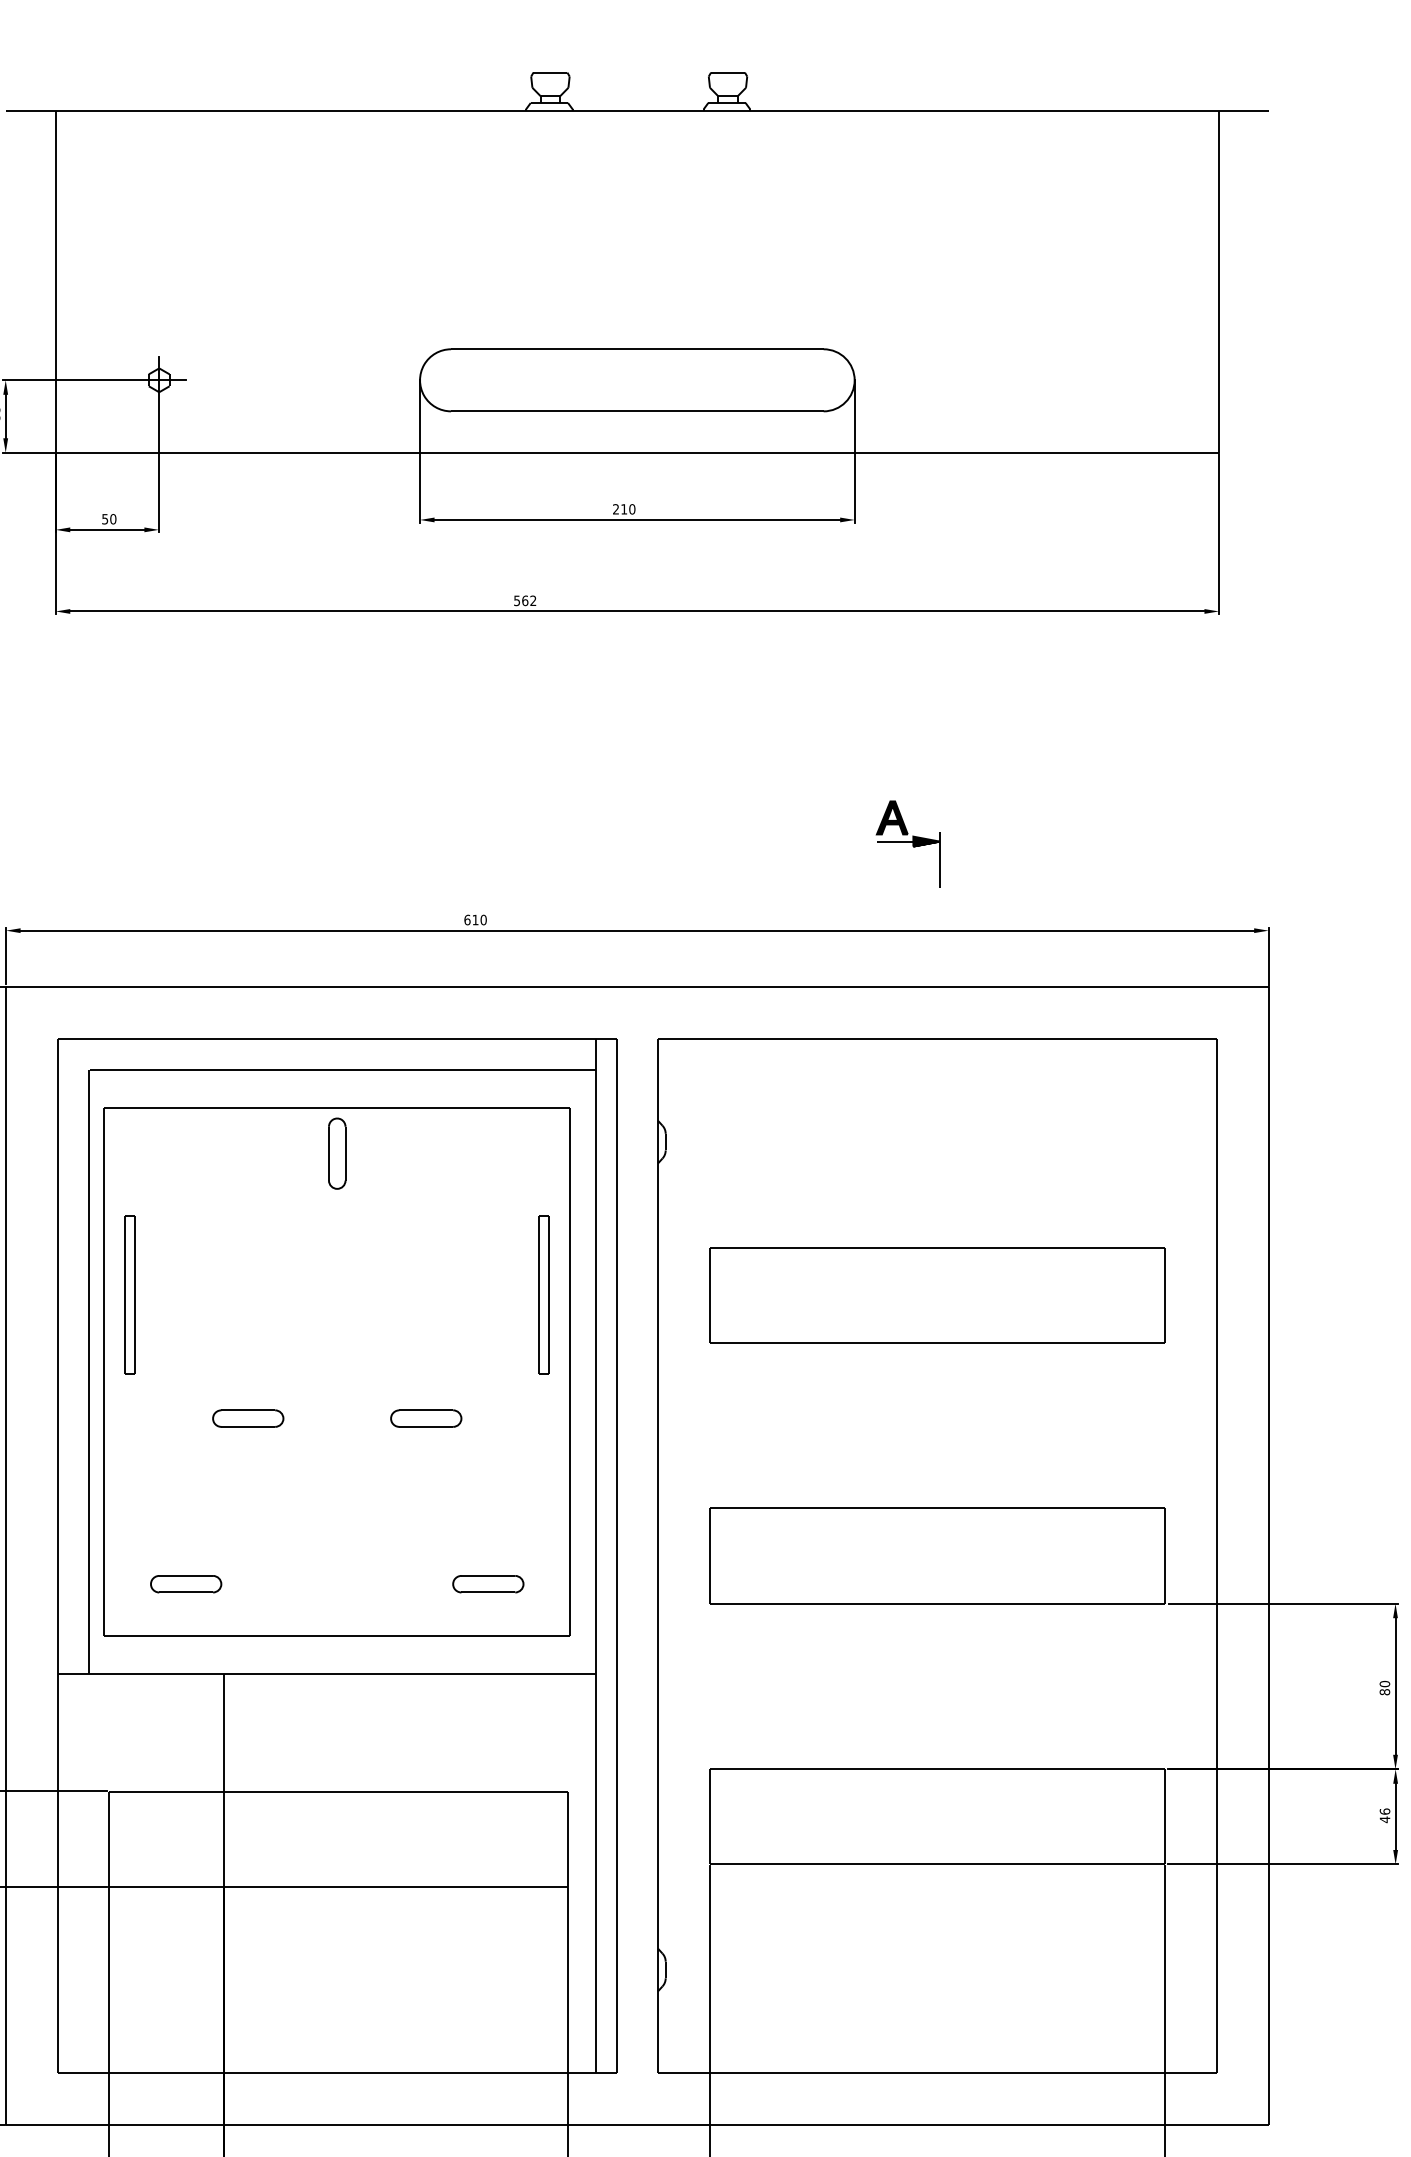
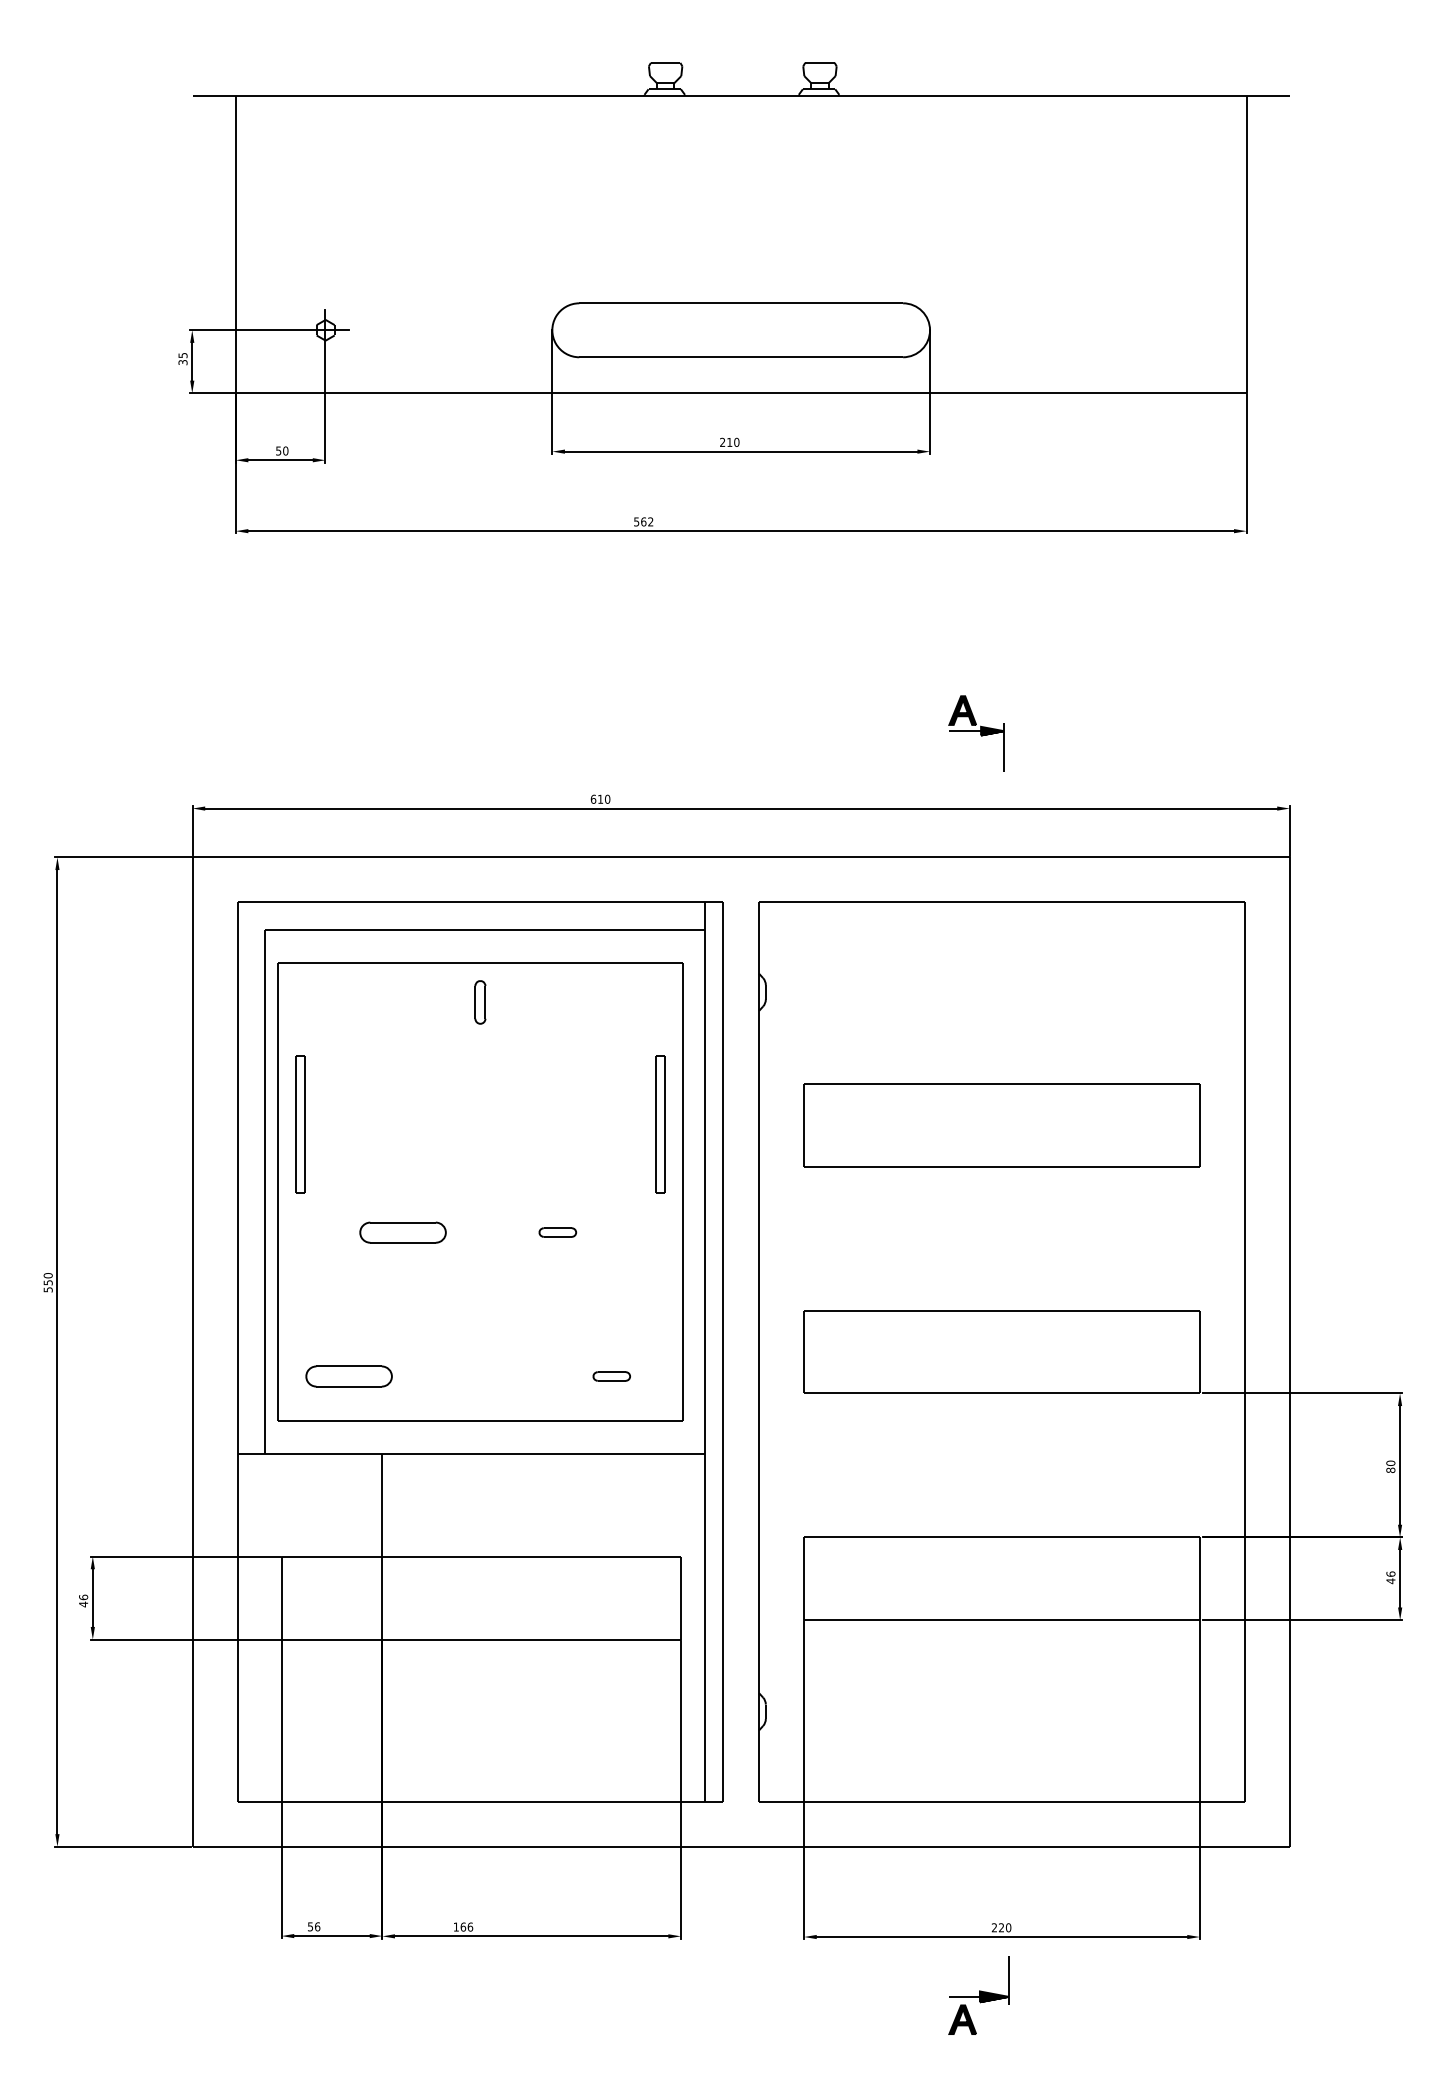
part: (337, 1153) -> (480, 1002), size x0.7
part: (247, 1418) -> (402, 1232), size x1.4
part: (425, 1418) -> (557, 1232), size x0.6
part: (185, 1584) -> (348, 1376), size x1.4
part: (488, 1584) -> (611, 1376), size x0.6

